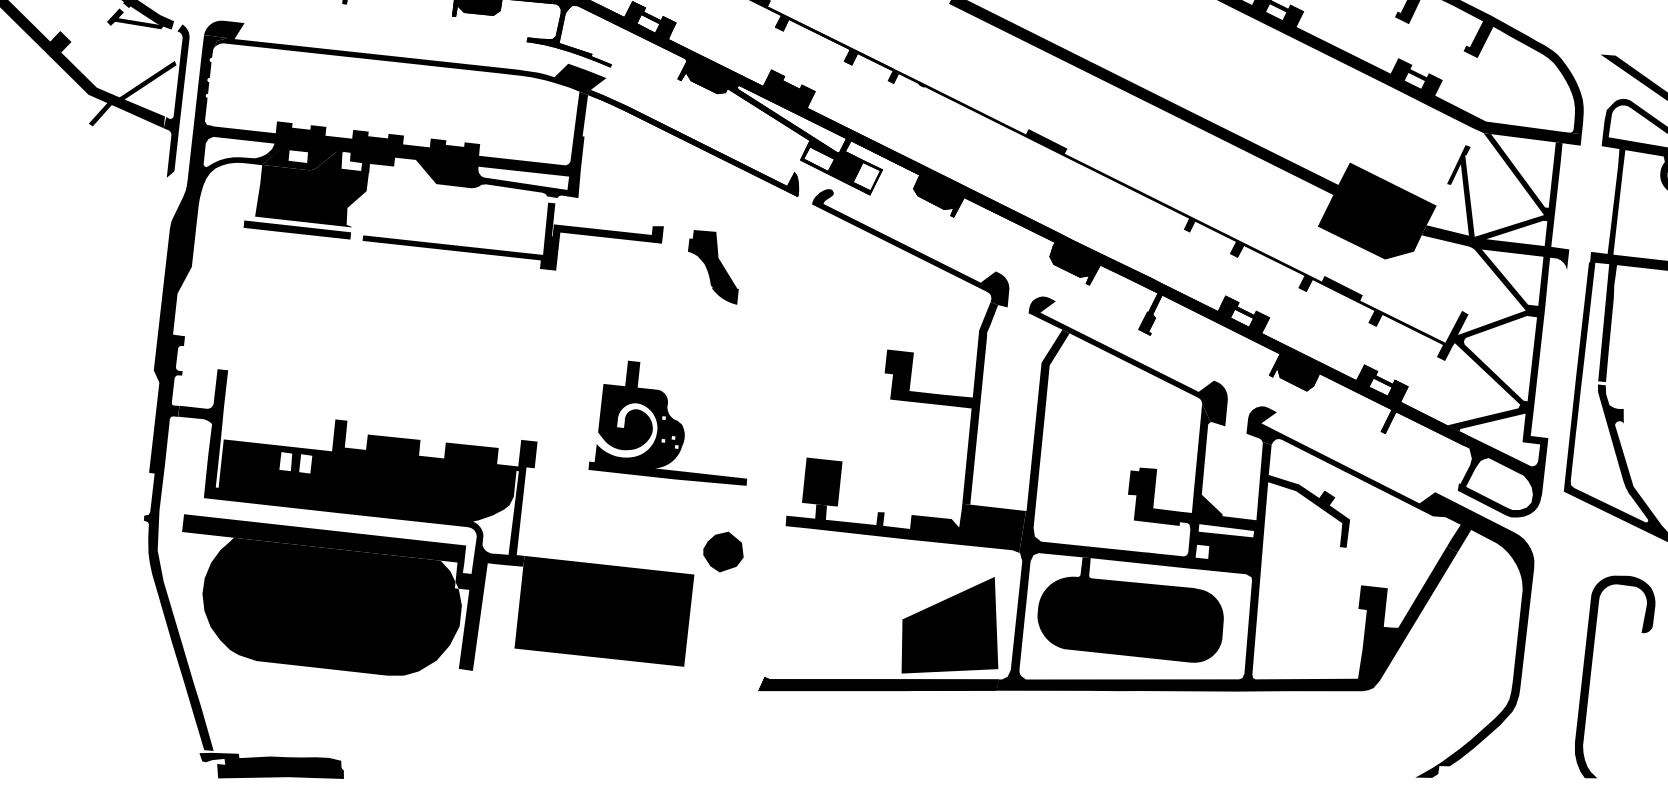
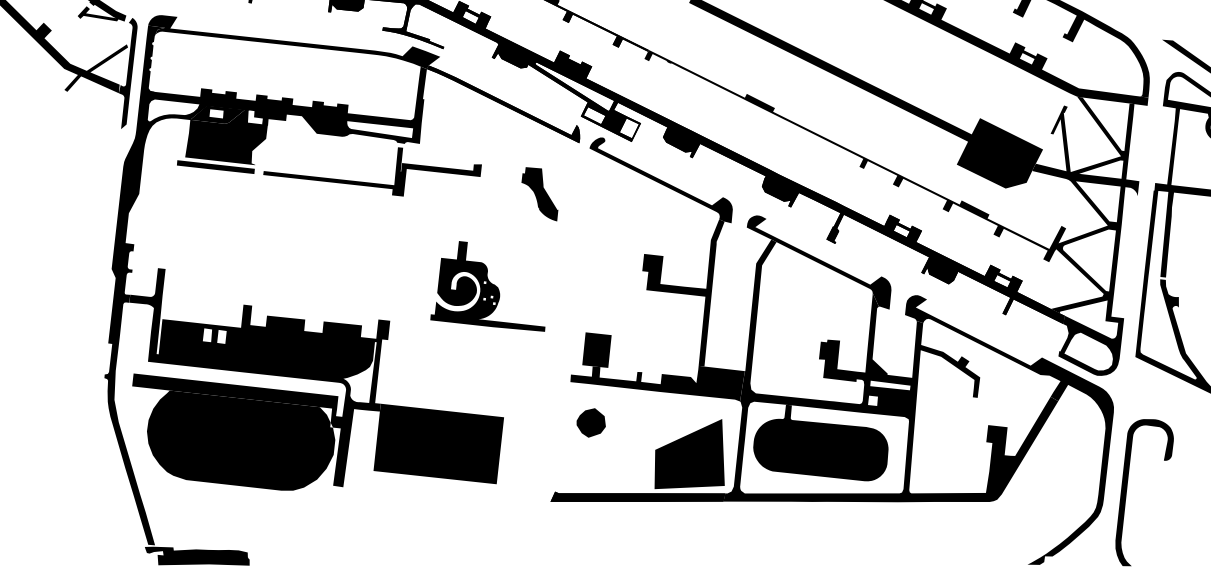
part: (712, 267) -> (539, 194), moved
part: (667, 423) -> (487, 286), moved
part: (722, 551) -> (590, 422), moved
part: (1591, 672) -> (1127, 489), moved

